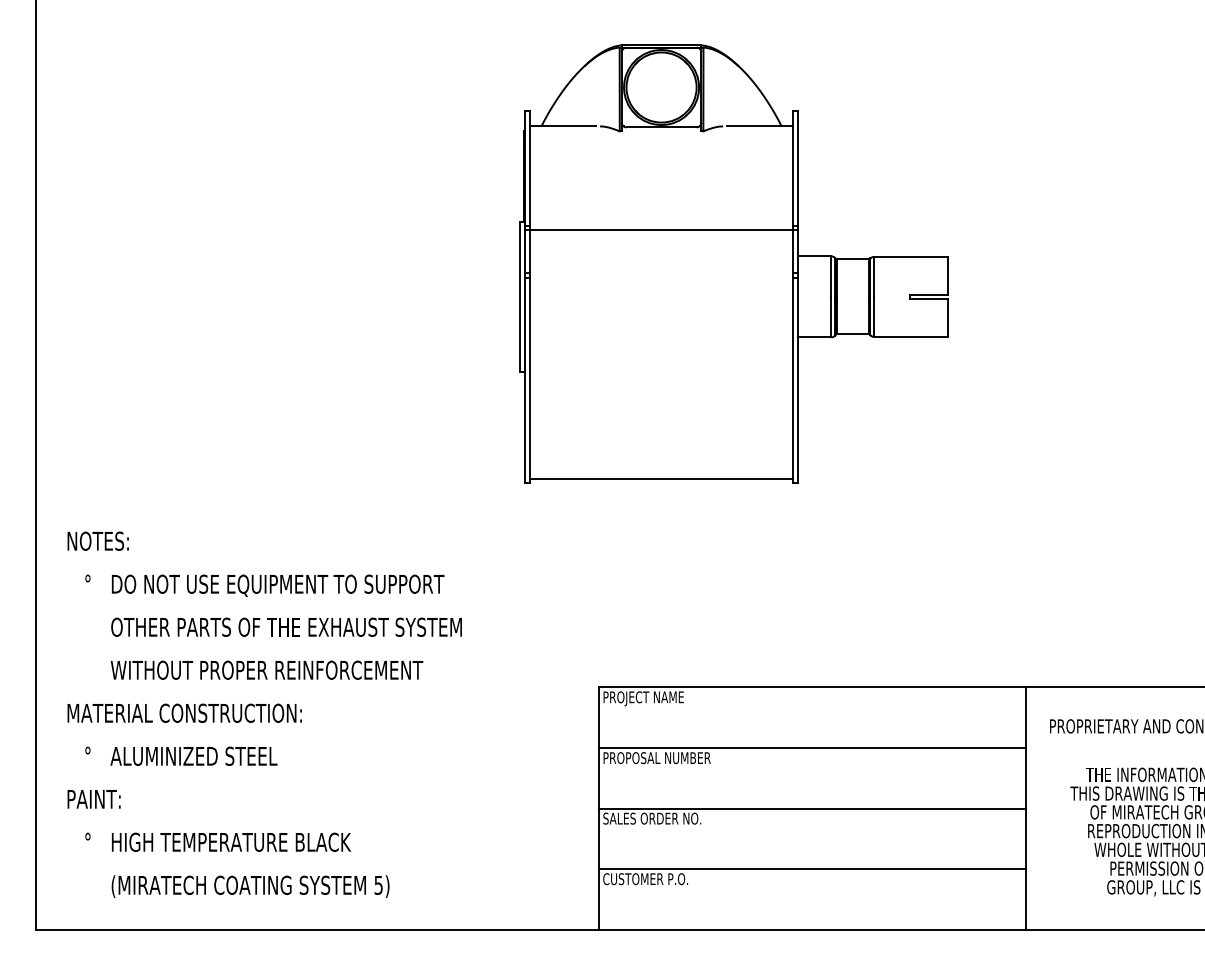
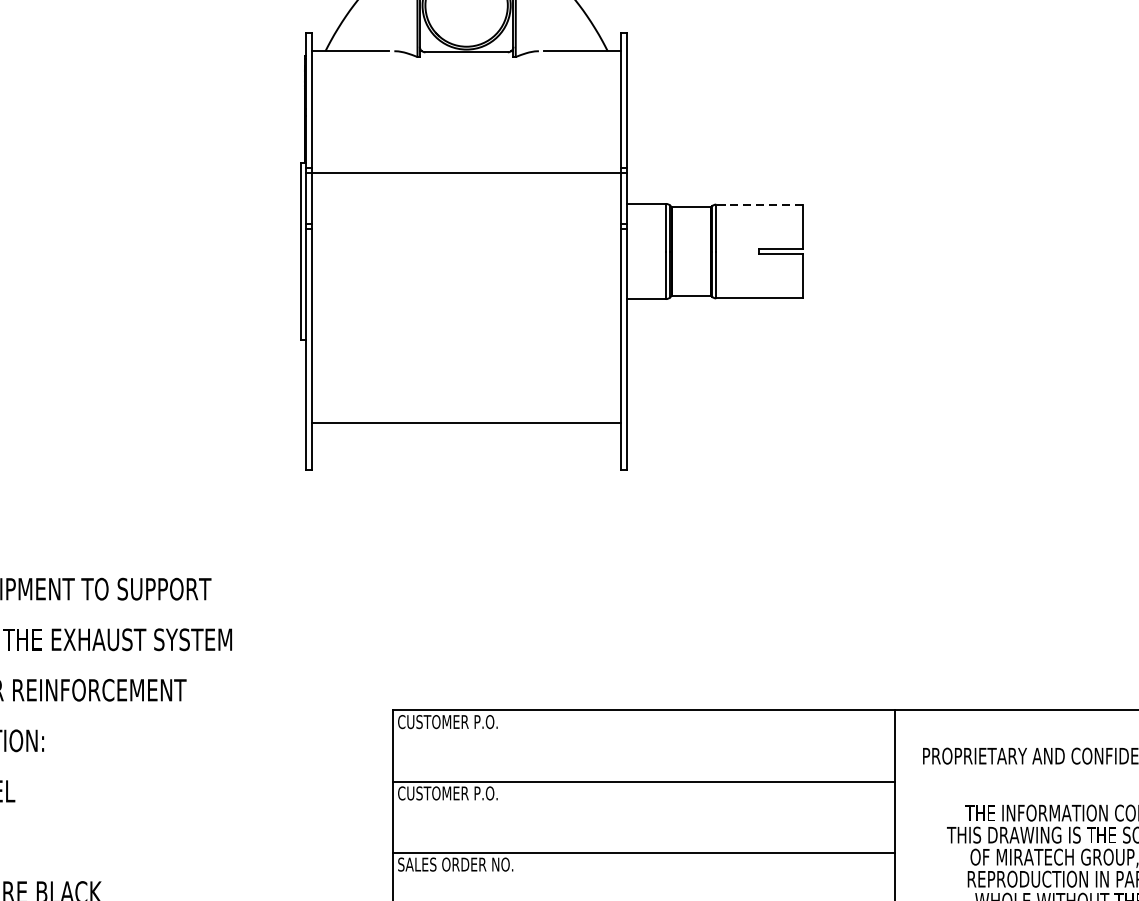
line: (910, 256) -> (759, 204), solid -> dashed
line: (661, 478) -> (466, 422), moved
text: (645, 698) -> (447, 723), PROJECT NAME -> CUSTOMER P.O.
text: (656, 758) -> (460, 793), PROPOSAL NUMBER -> CUSTOMER P.O.

